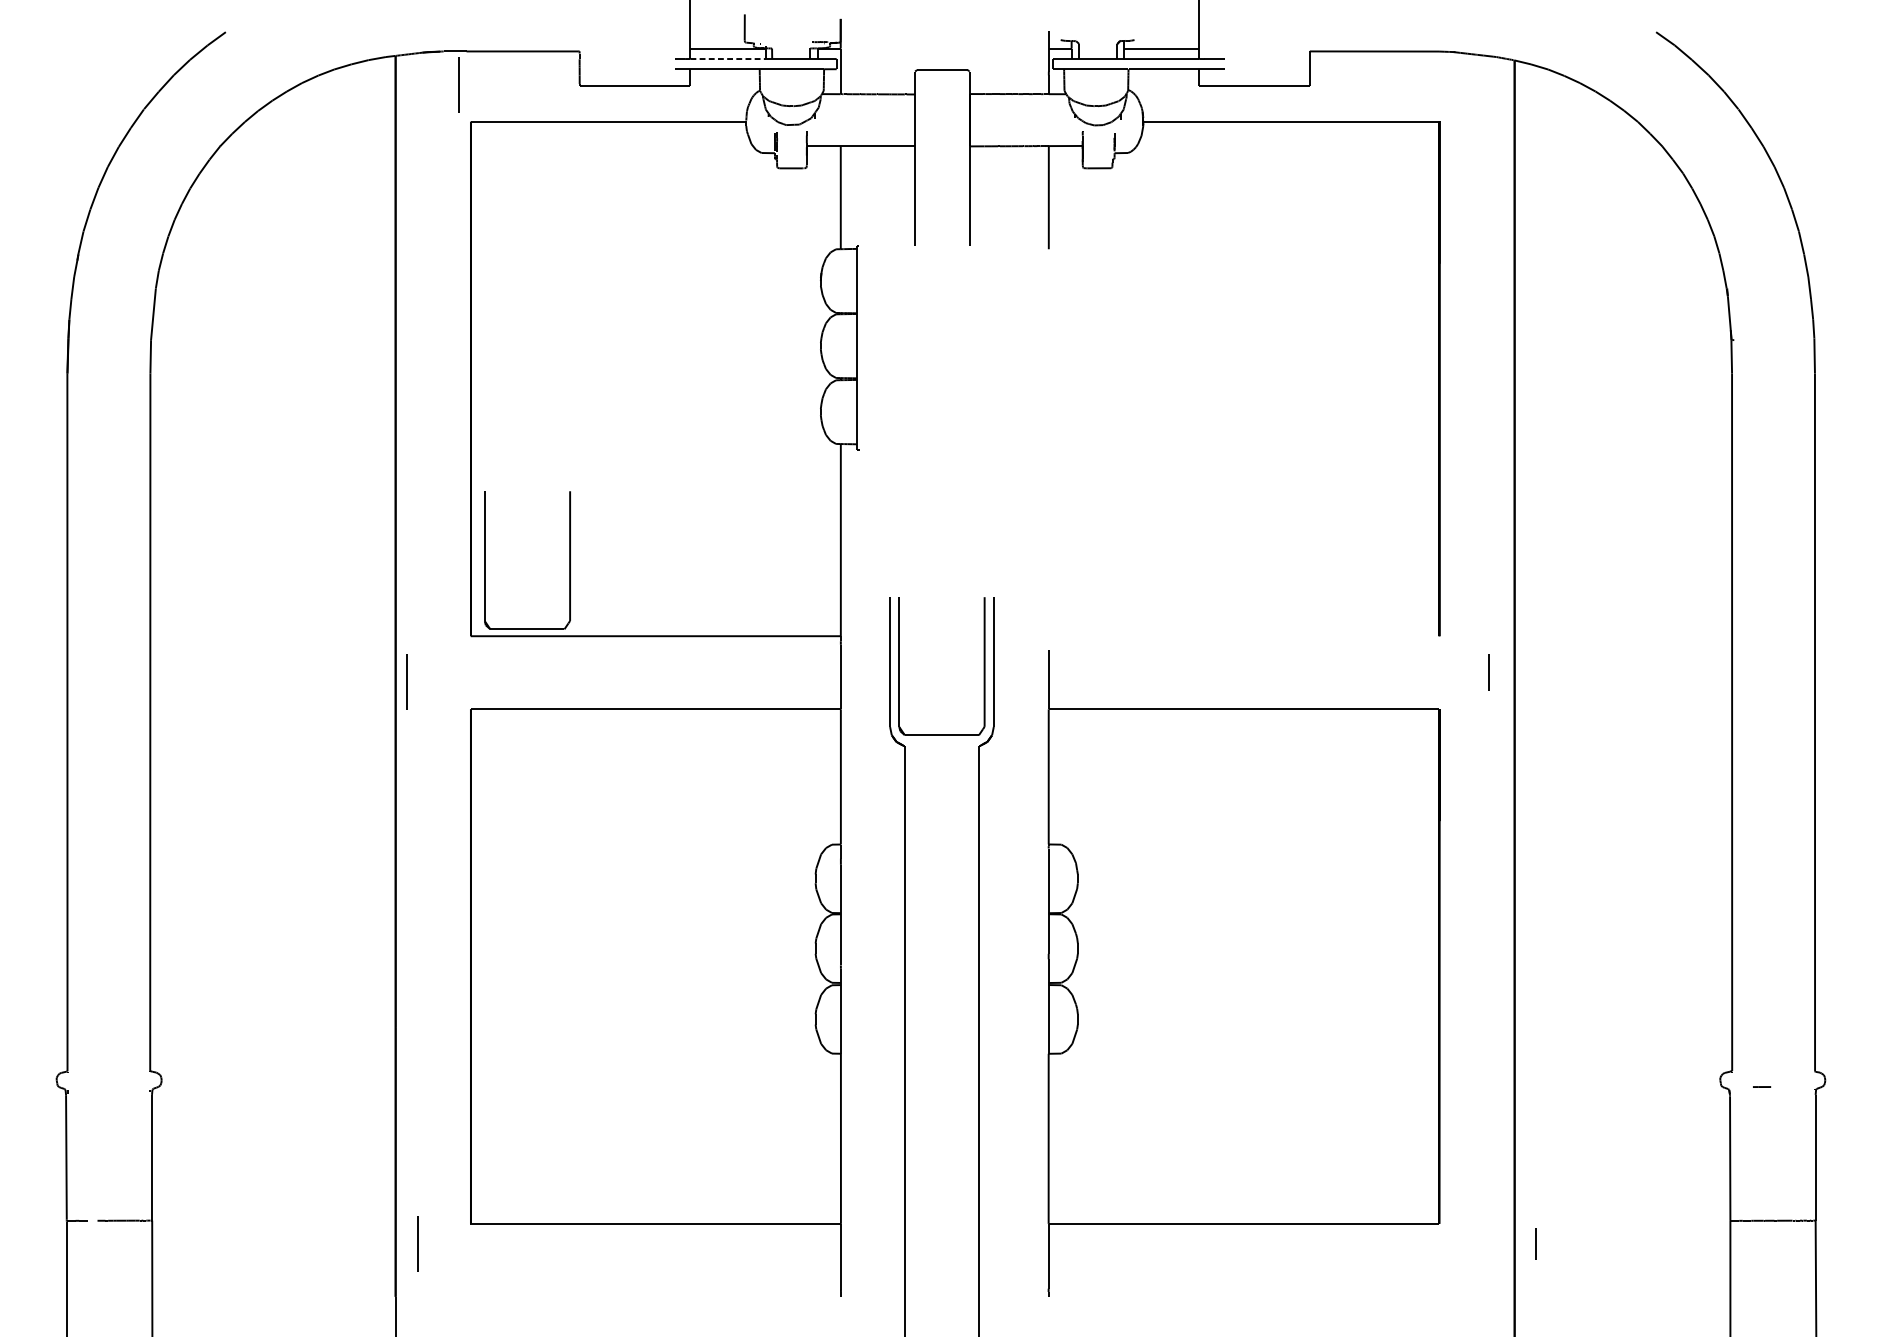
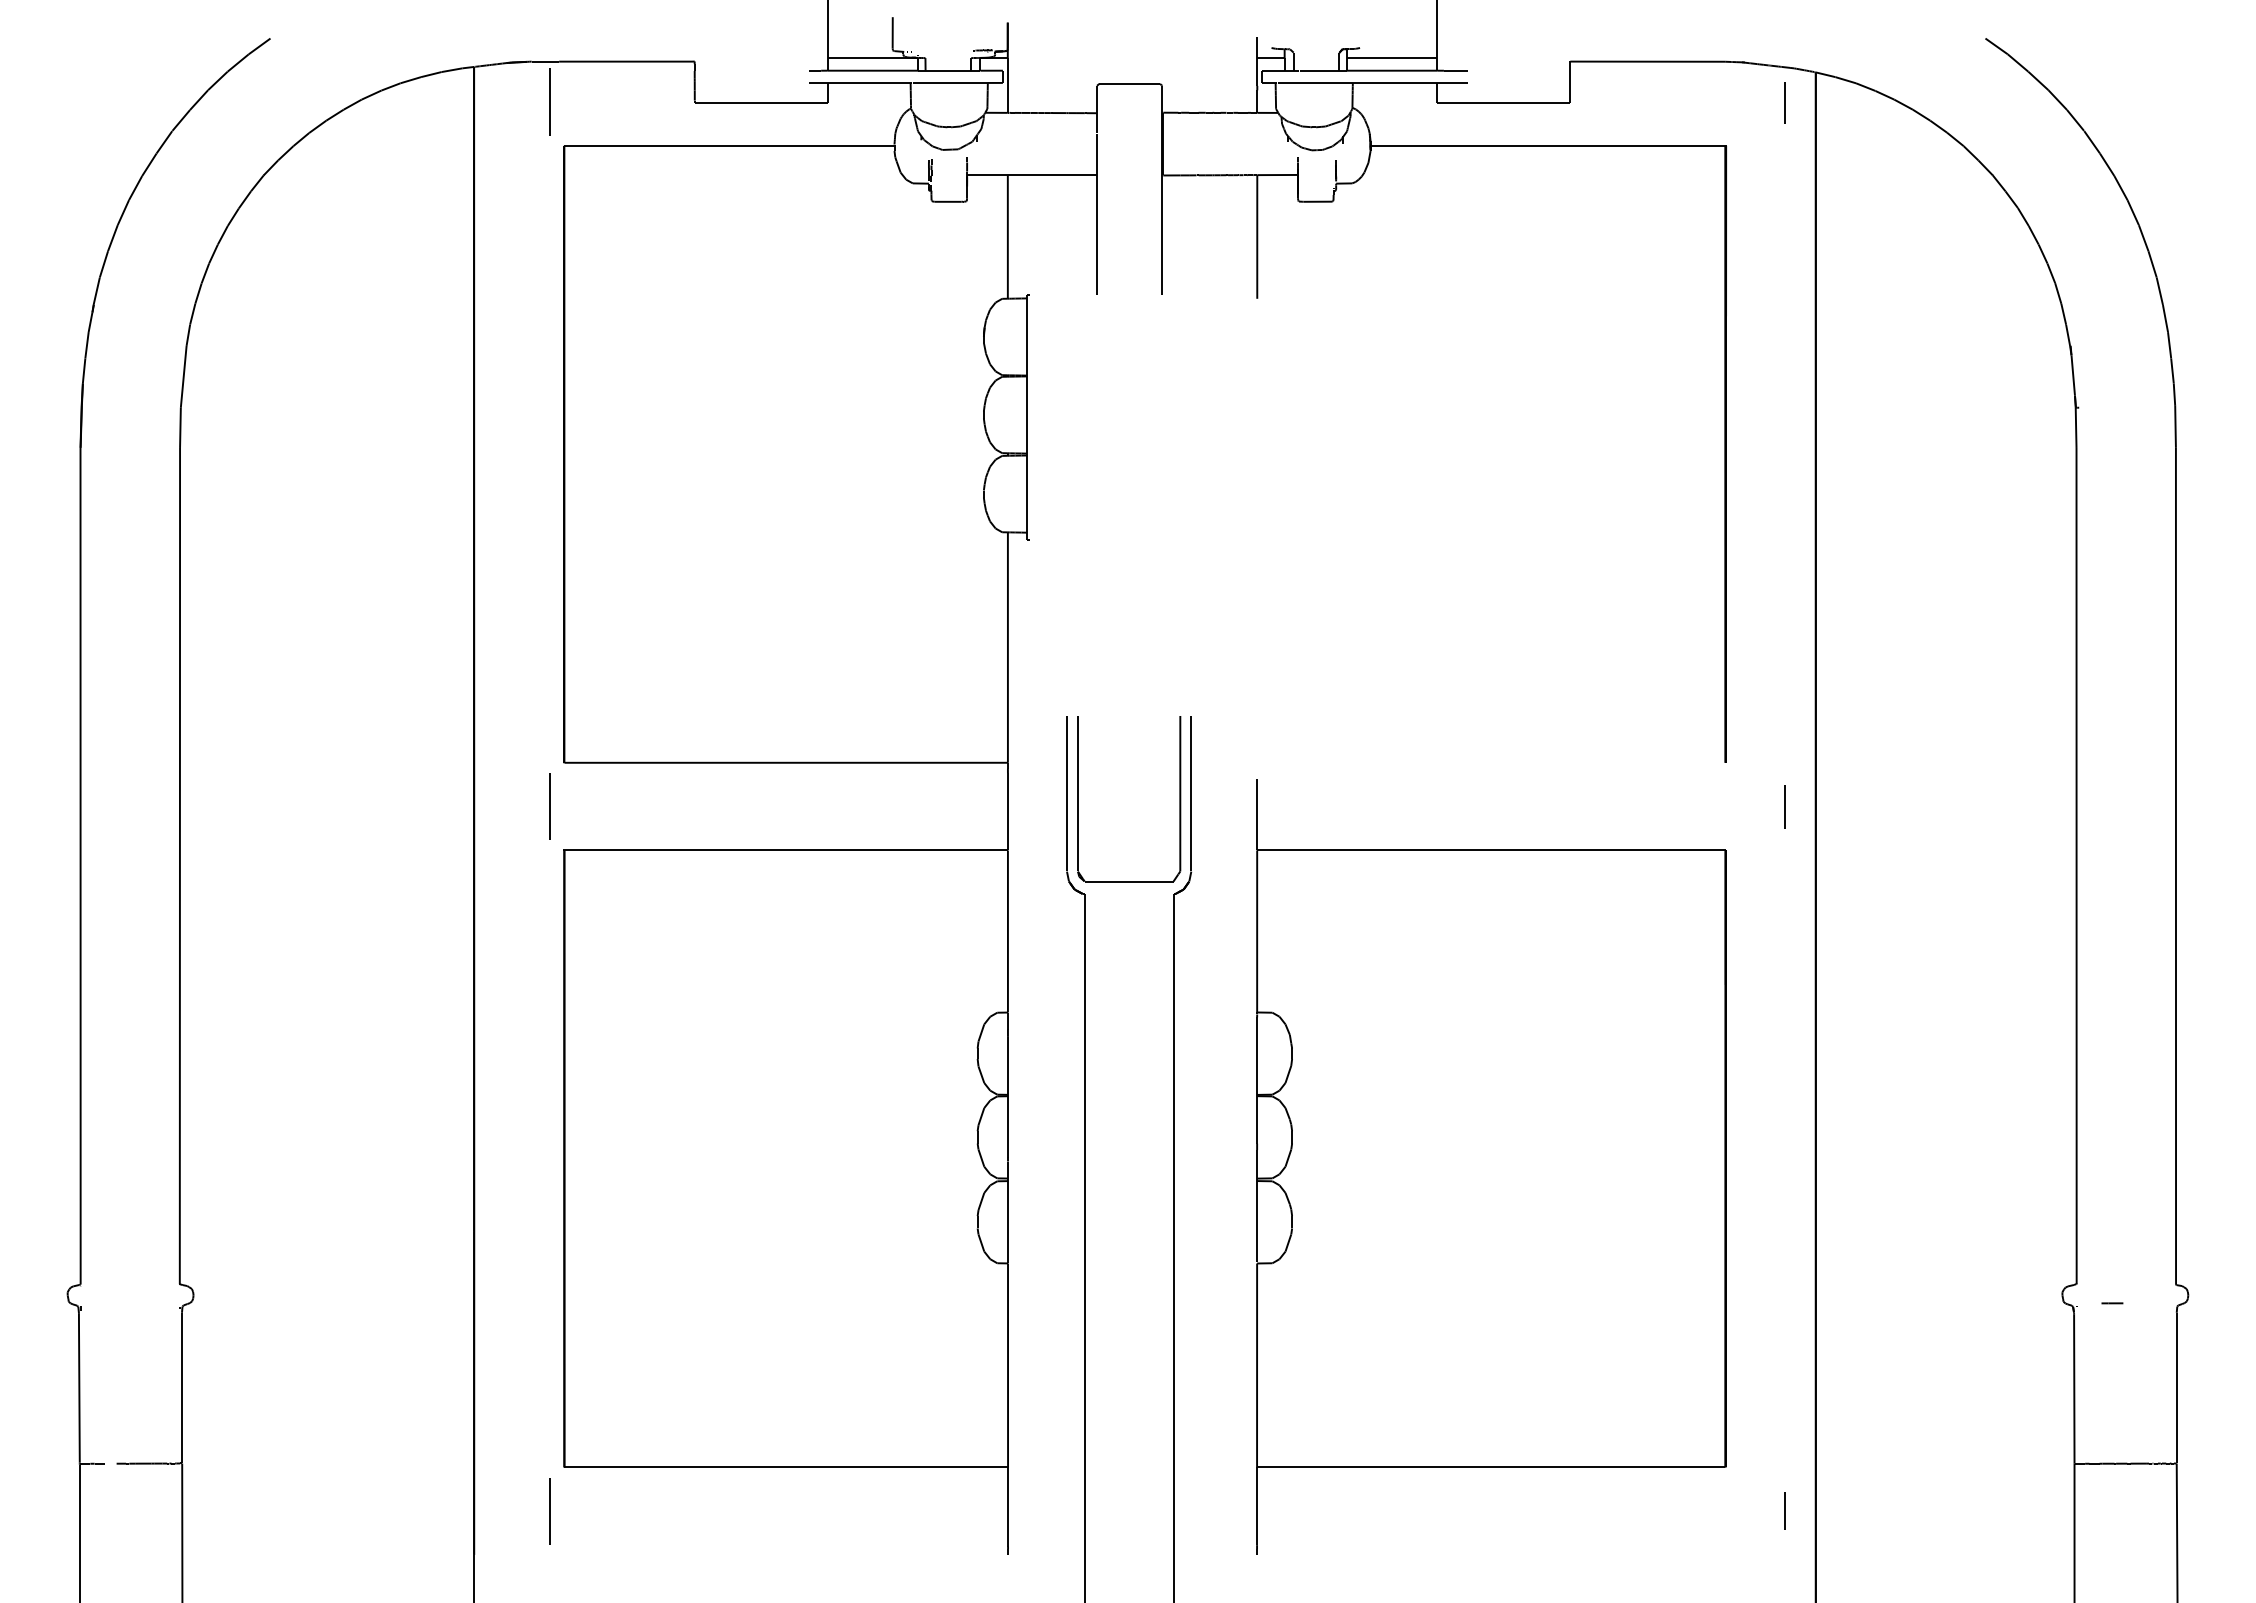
line: (728, 58) -> (873, 70), dashed -> solid
line: (1488, 85) -> (1784, 102), added
part: (569, 560) -> (682, 672), removed
line: (406, 681) -> (549, 806), moved
line: (417, 1243) -> (549, 1511), moved
line: (1536, 1243) -> (1784, 1510), moved

